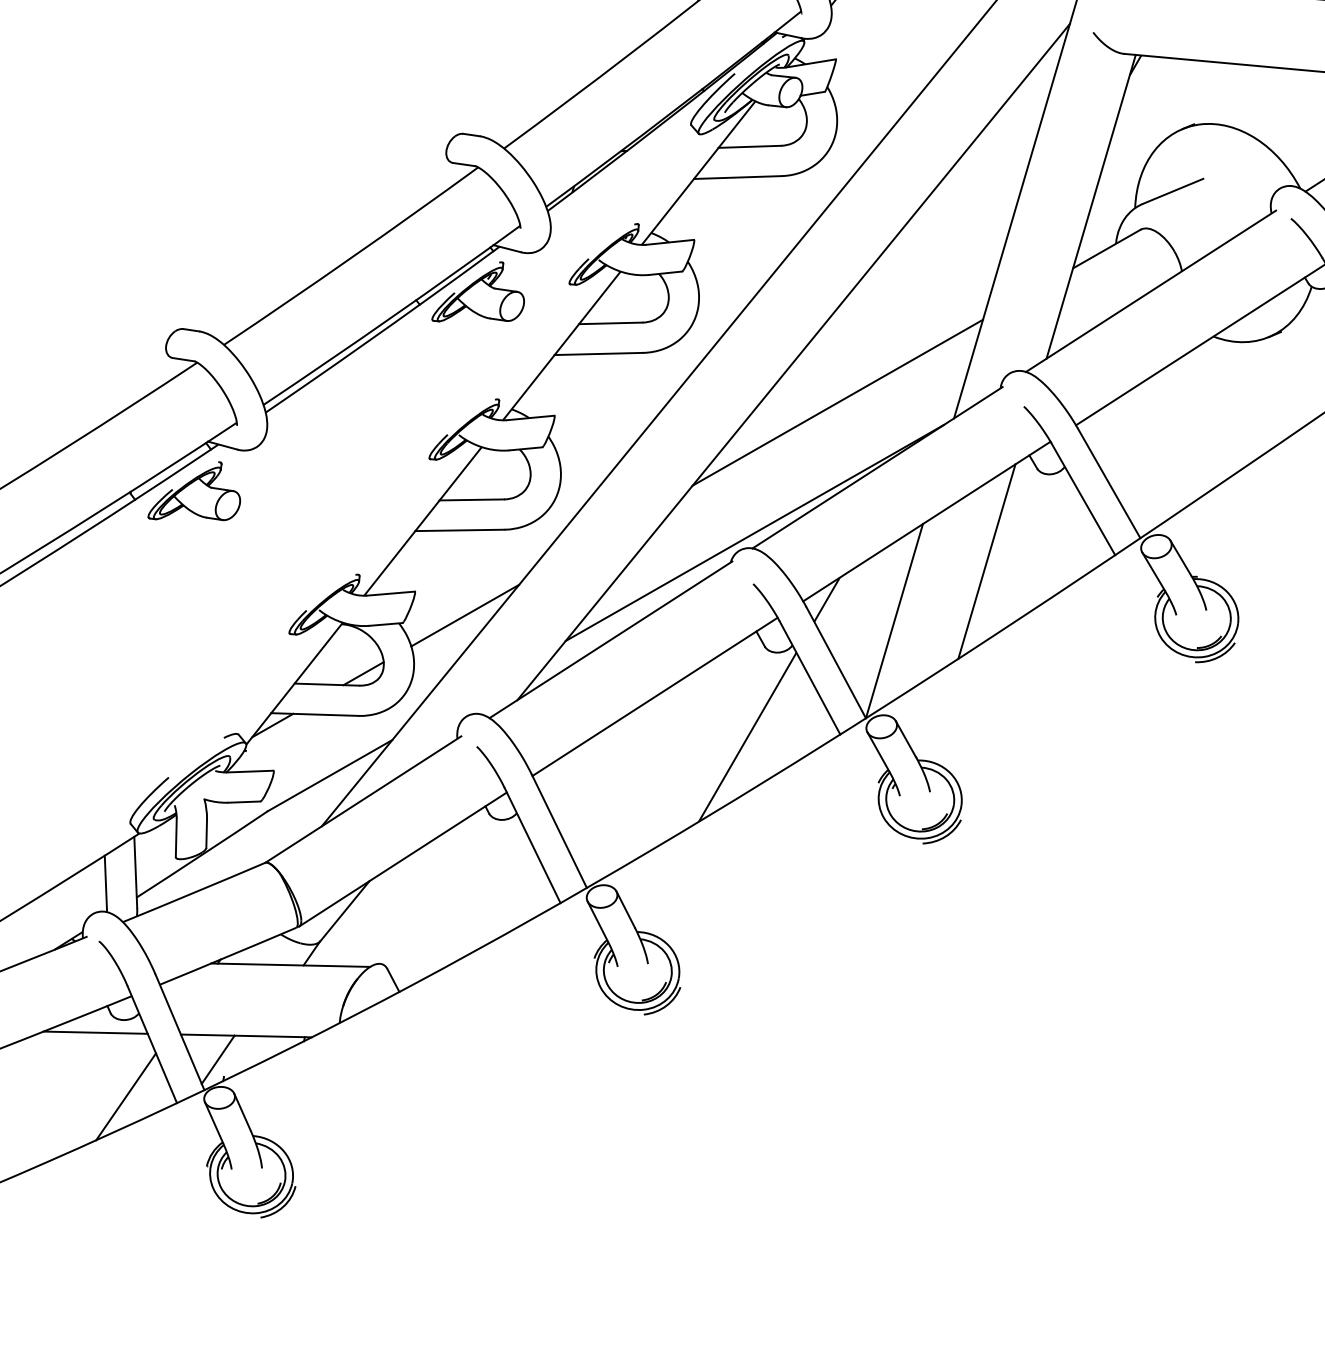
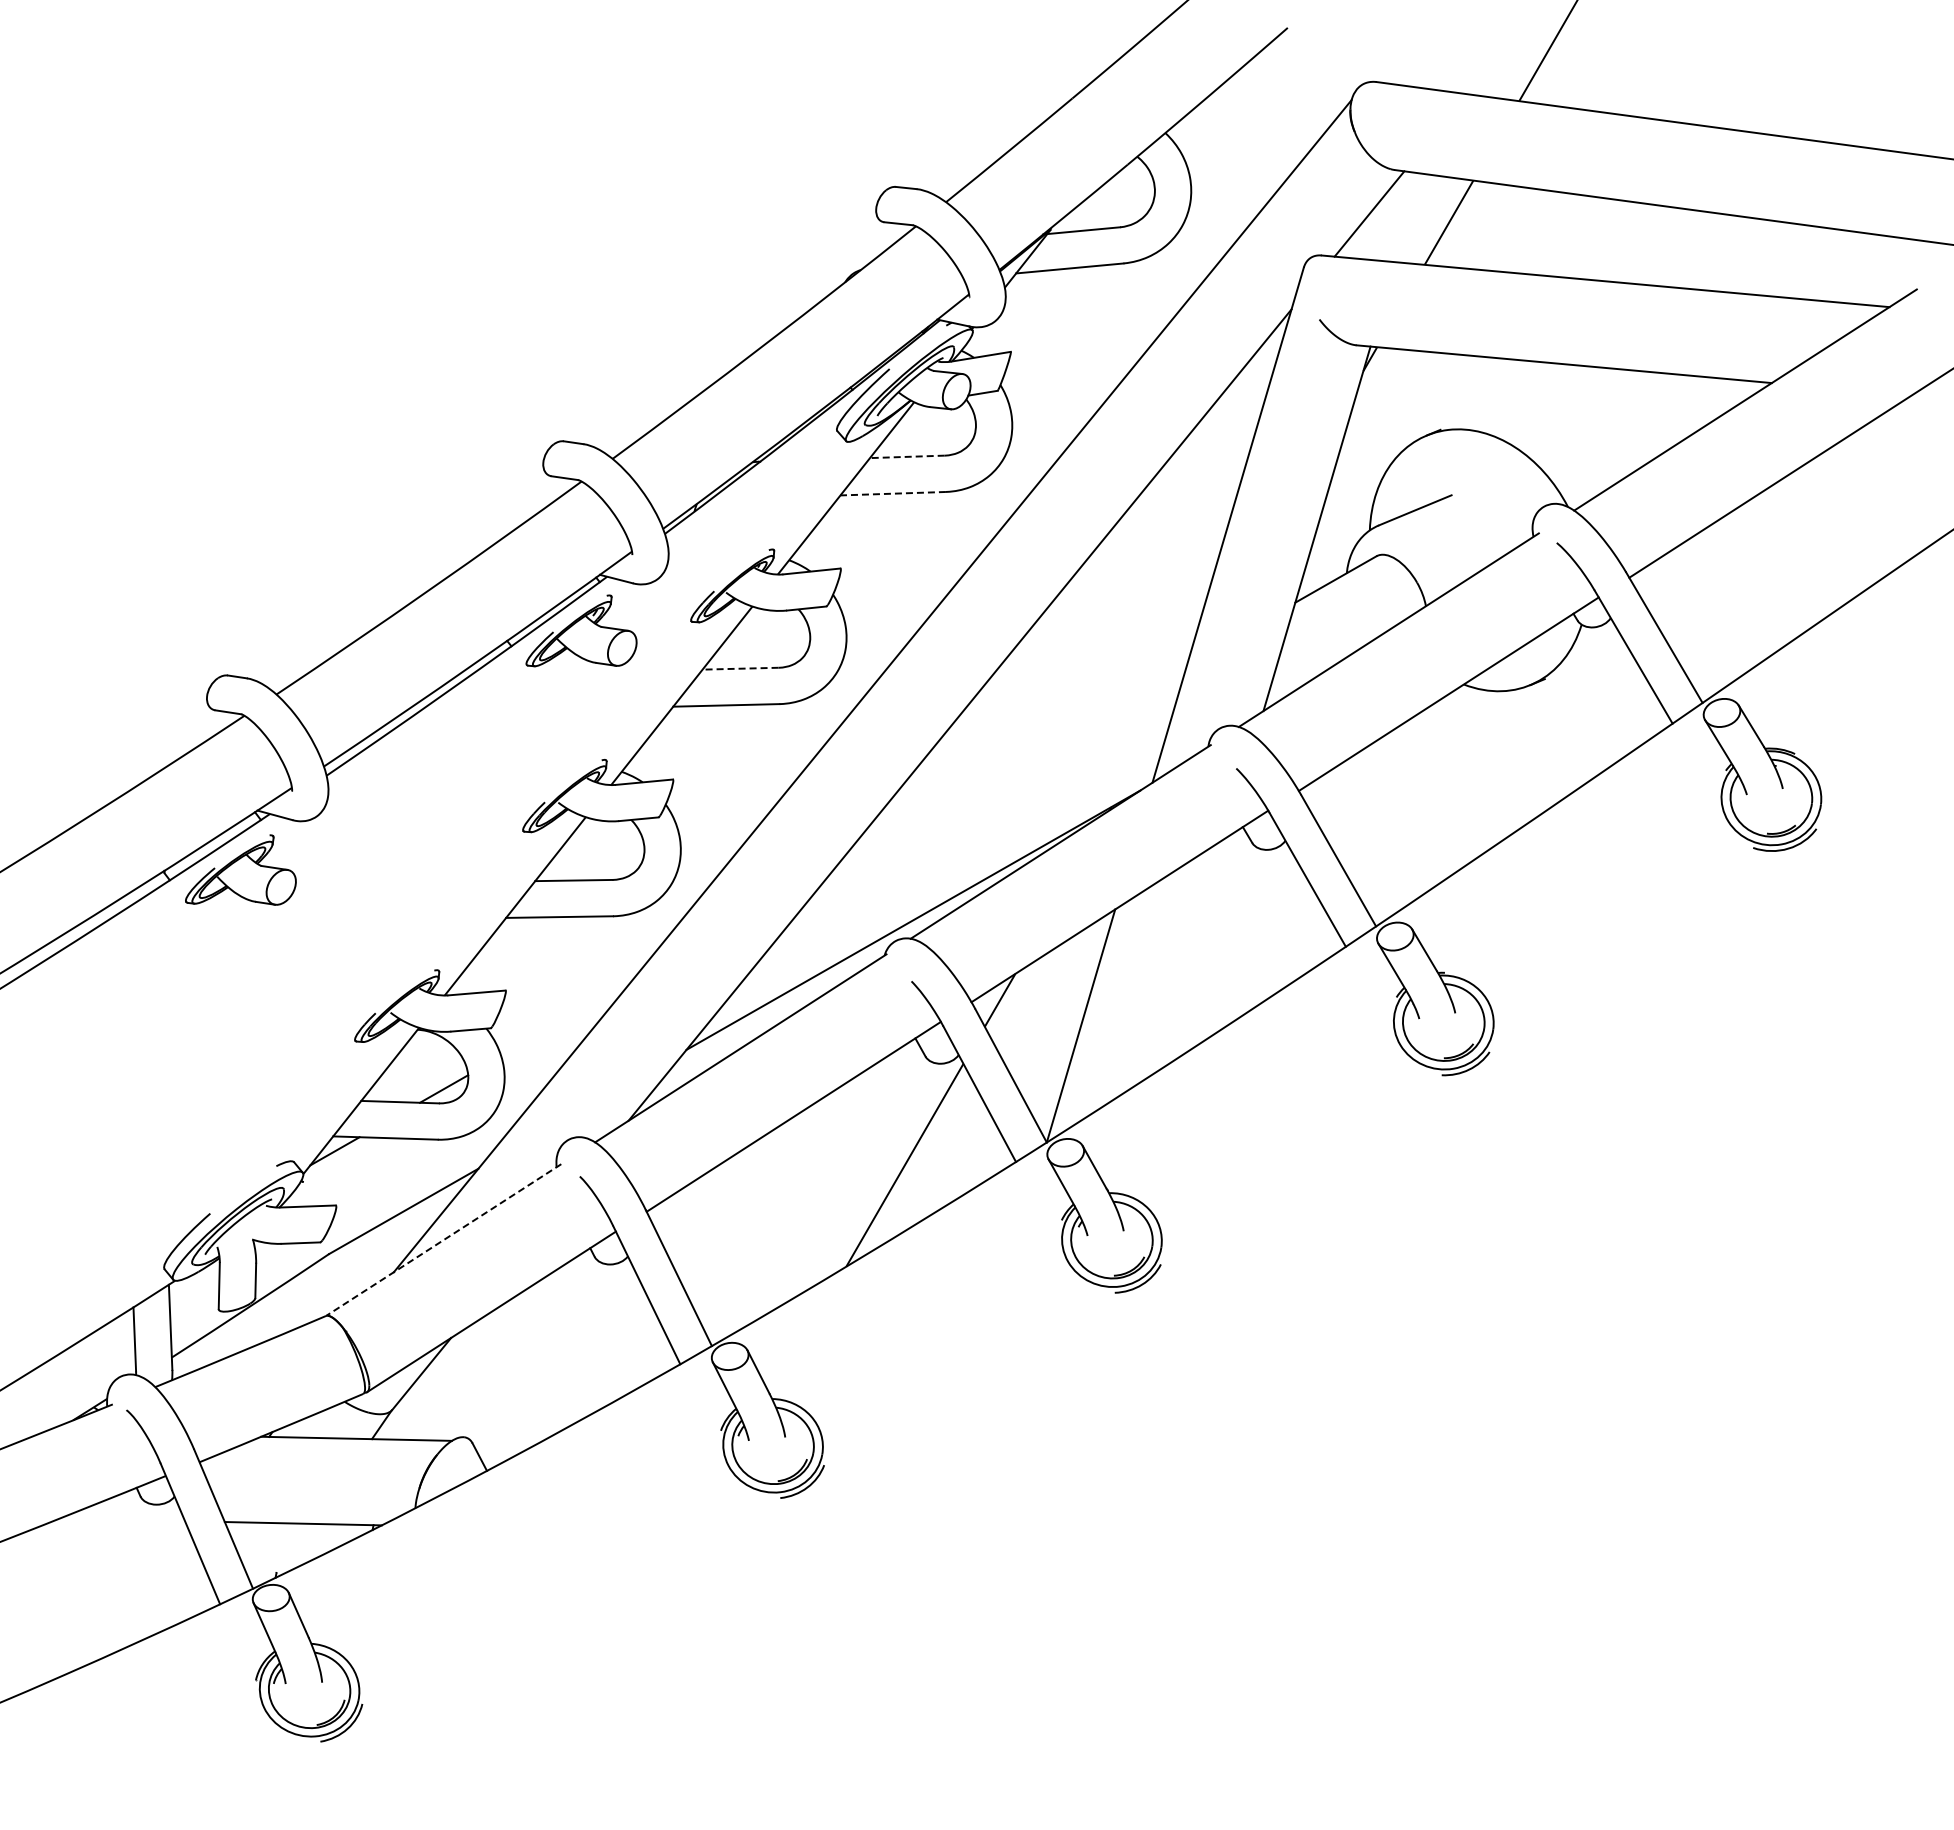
line: (749, 146) -> (906, 456), solid -> dashed
line: (738, 177) -> (893, 493), solid -> dashed
line: (610, 323) -> (740, 668), solid -> dashed
line: (837, 402) -> (1012, 763), removed
line: (986, 561) -> (1191, 954), removed
line: (464, 615) -> (565, 1019), removed
line: (363, 799) -> (443, 1240), solid -> dashed
line: (95, 1032) -> (122, 1519), removed
line: (218, 1059) -> (269, 1552), removed
line: (125, 1096) -> (158, 1596), removed

